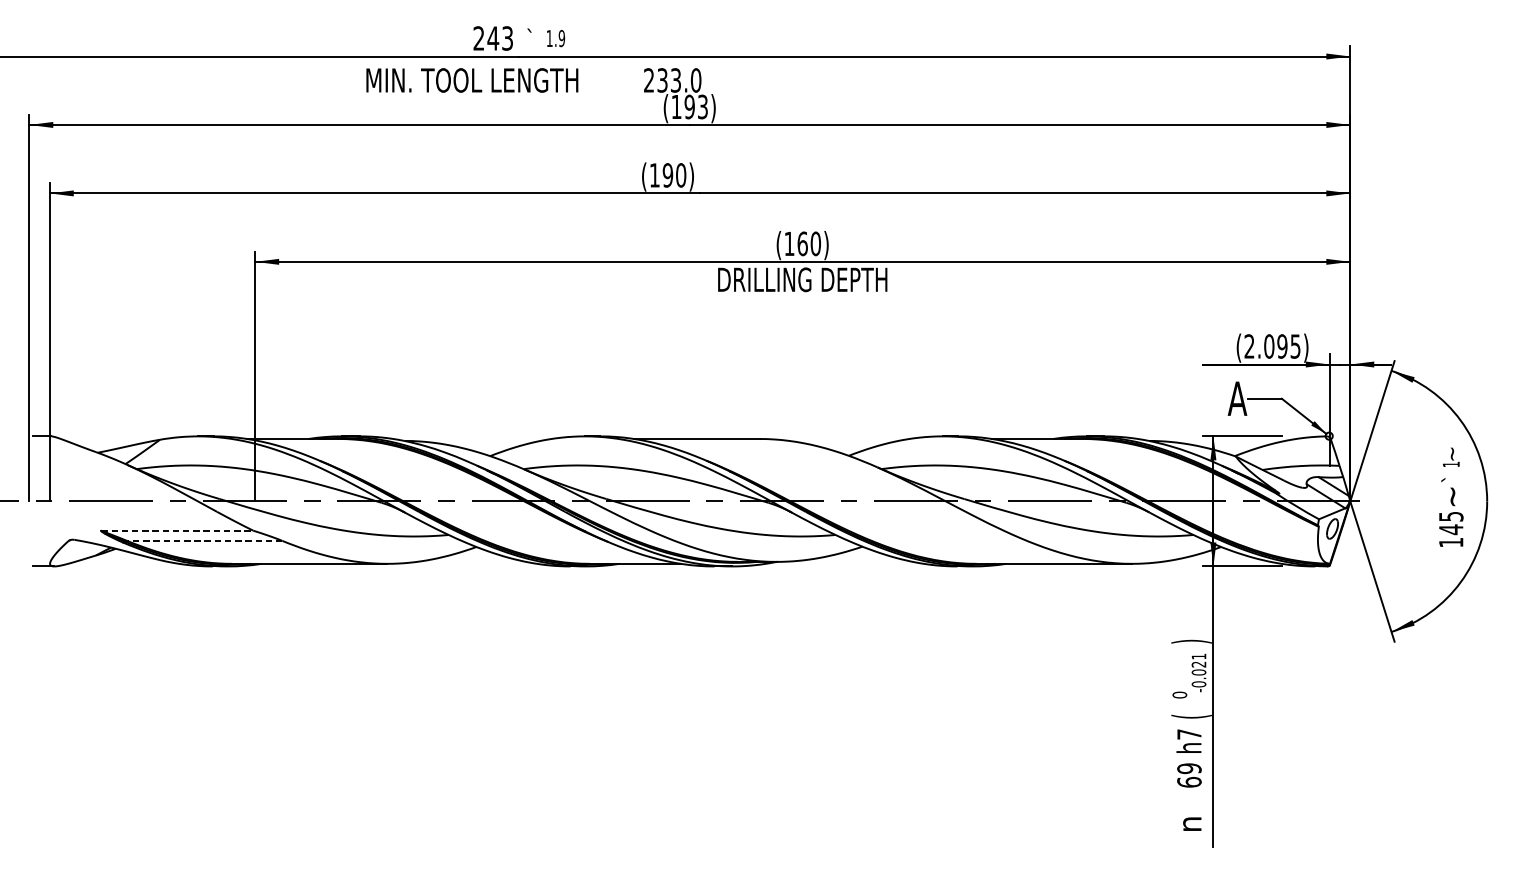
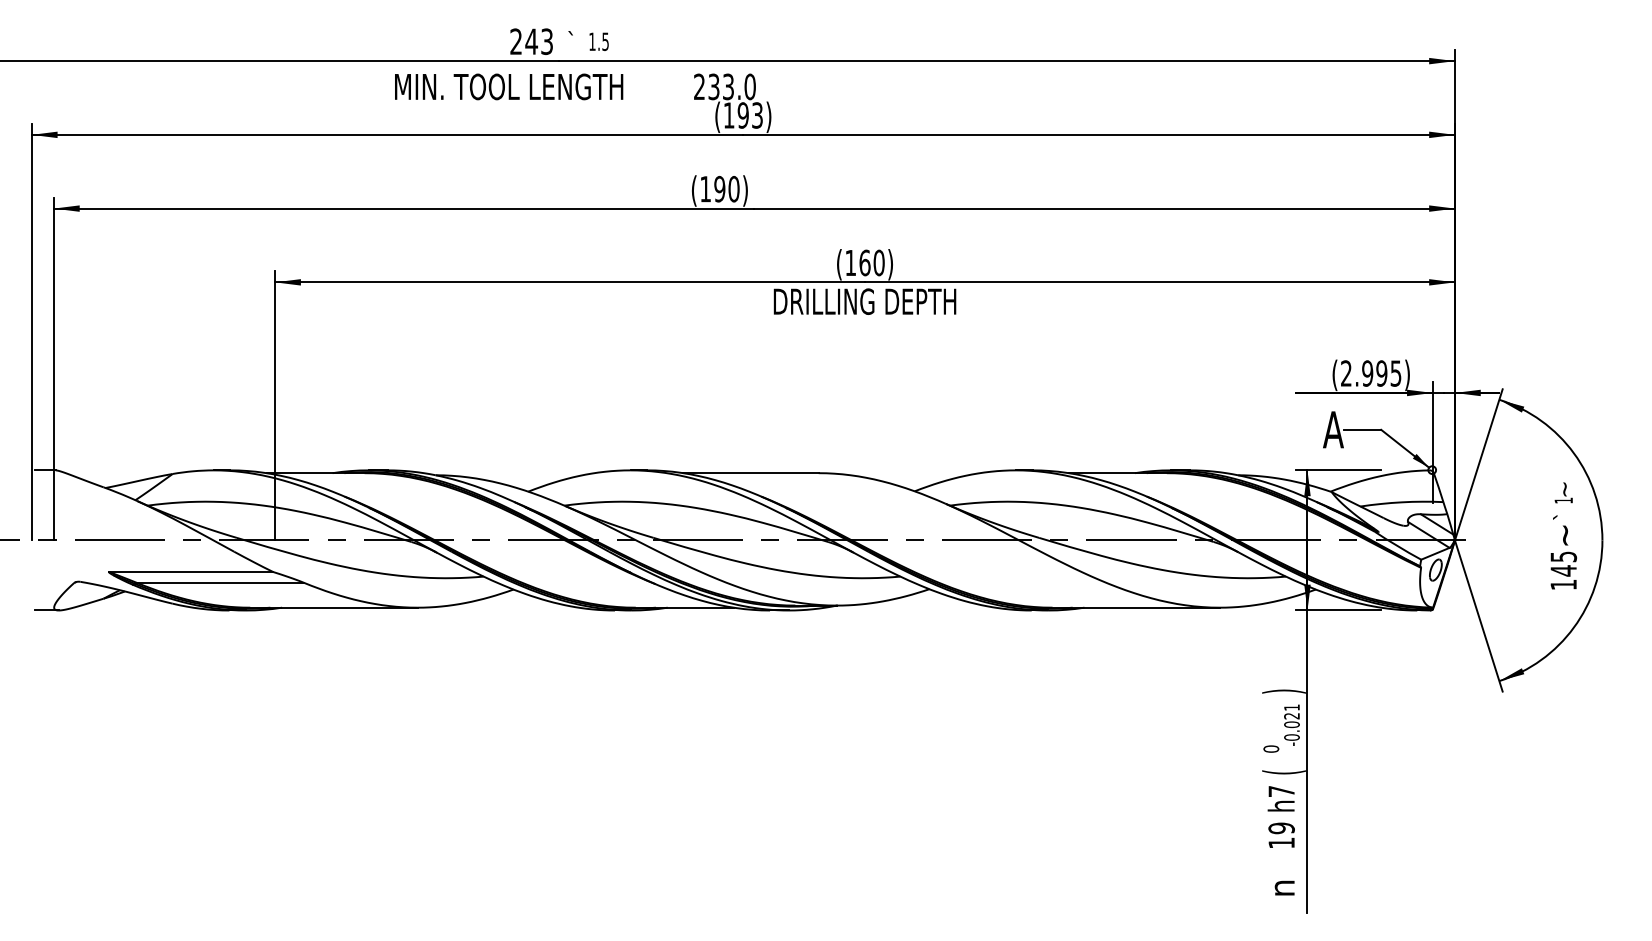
text: (561, 38) -> (605, 41), 1.9 -> 1.5
text: (1269, 346) -> (1367, 373), (2.095) -> (2.995)
line: (177, 530) -> (191, 571), dashed -> solid
line: (204, 541) -> (220, 583), dashed -> solid
text: (1189, 781) -> (1281, 842), 69 -> 19

